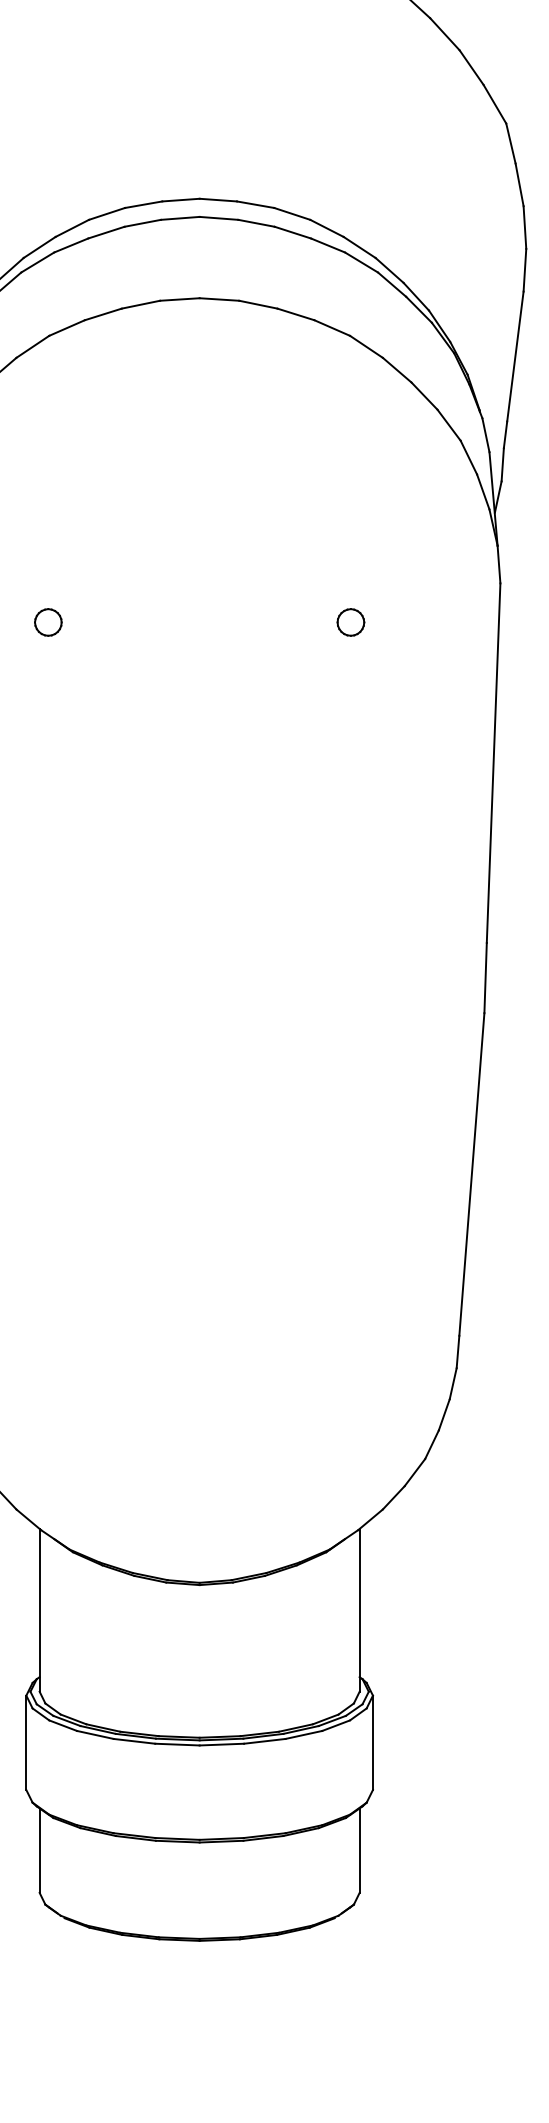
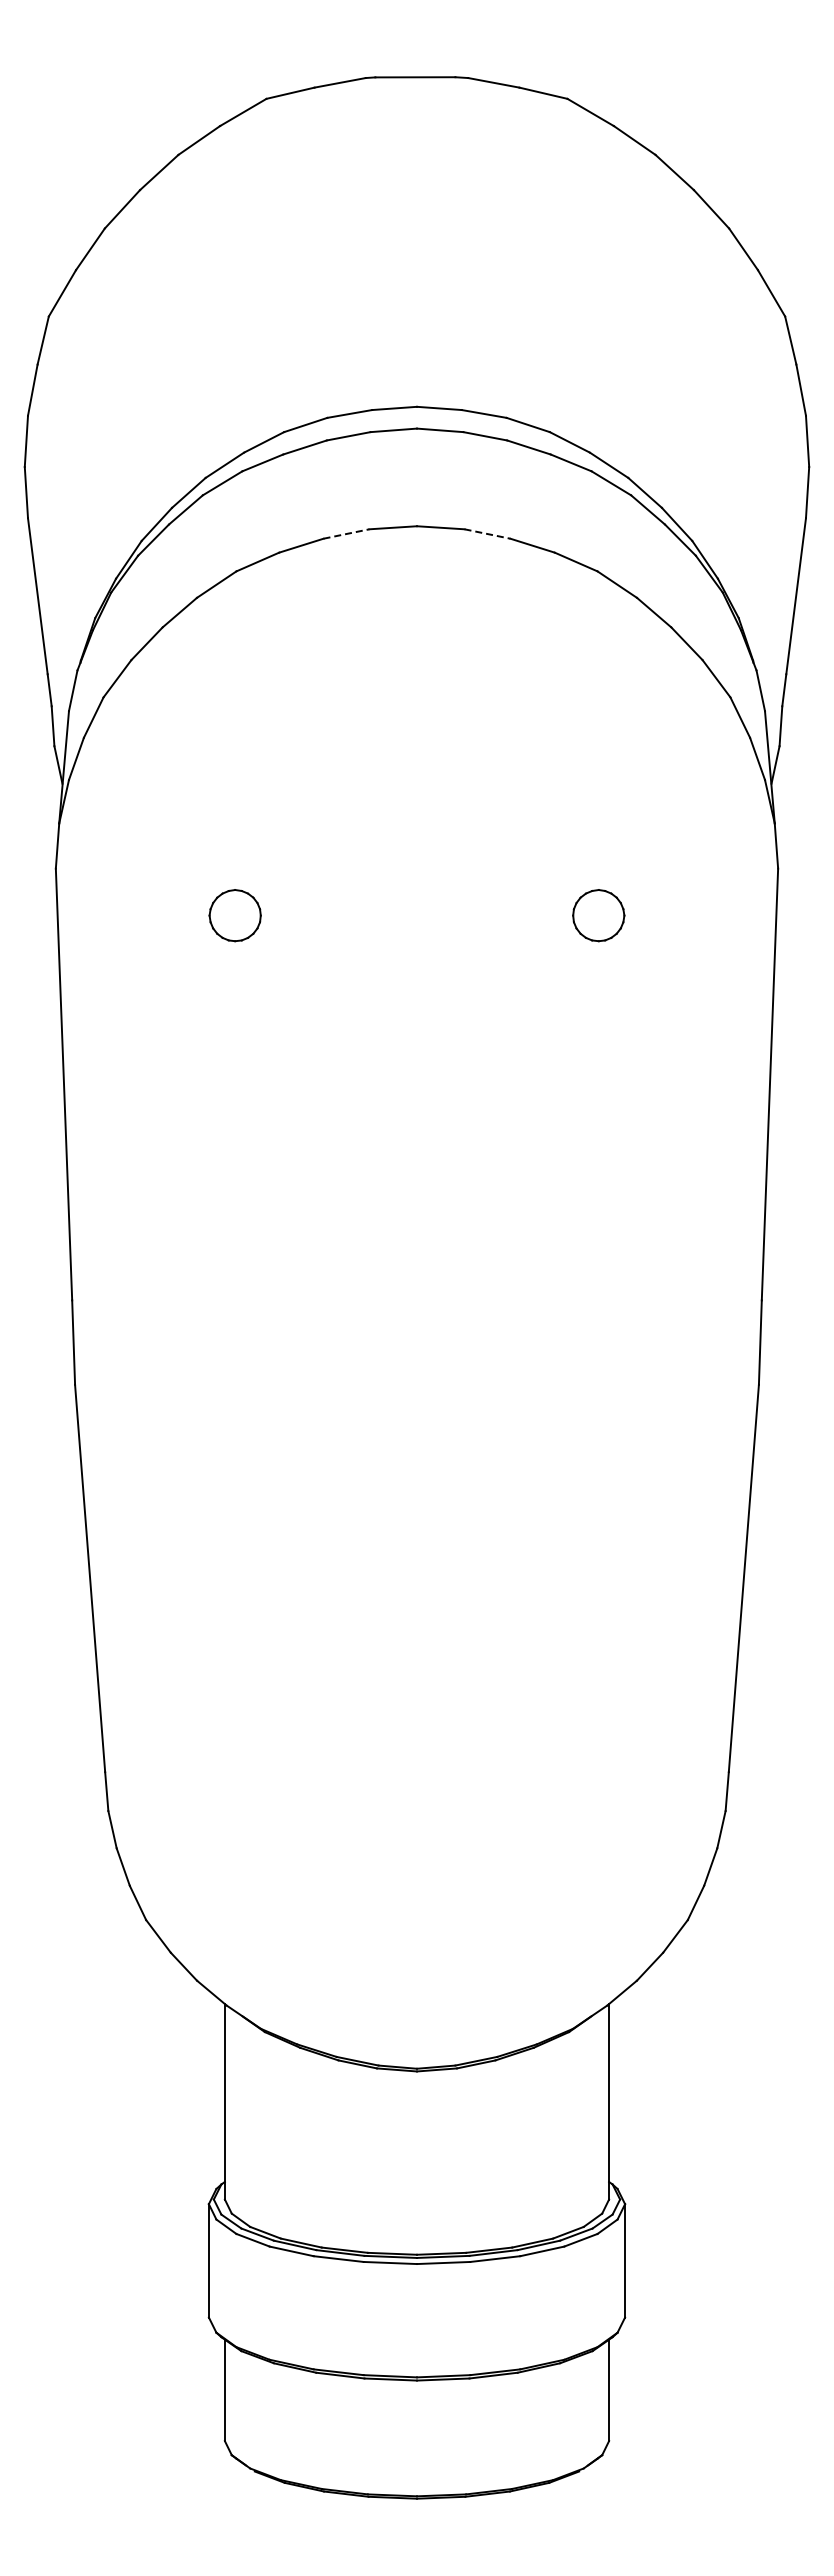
line: (140, 304) -> (346, 533), solid -> dashed
line: (259, 305) -> (488, 534), solid -> dashed
part: (48, 622) -> (235, 915), size x1.6
part: (350, 622) -> (598, 915), size x1.6

